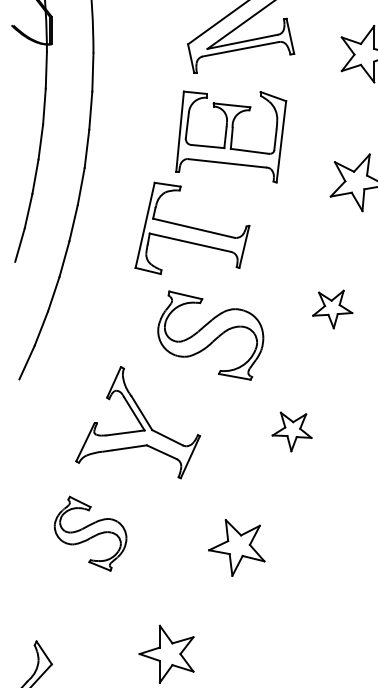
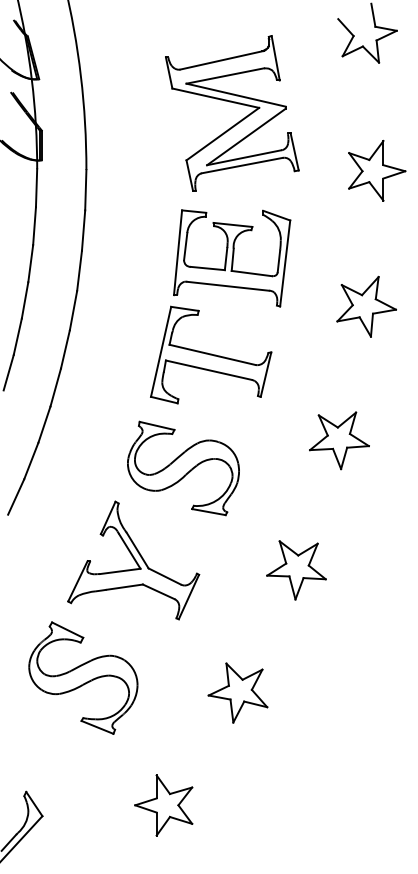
part: (192, 227) -> (211, 354), moved
part: (332, 309) -> (339, 440), size x1.43
part: (210, 335) -> (183, 468), moved
part: (292, 432) -> (296, 570), size x1.43
part: (90, 533) -> (83, 677), size x1.43

